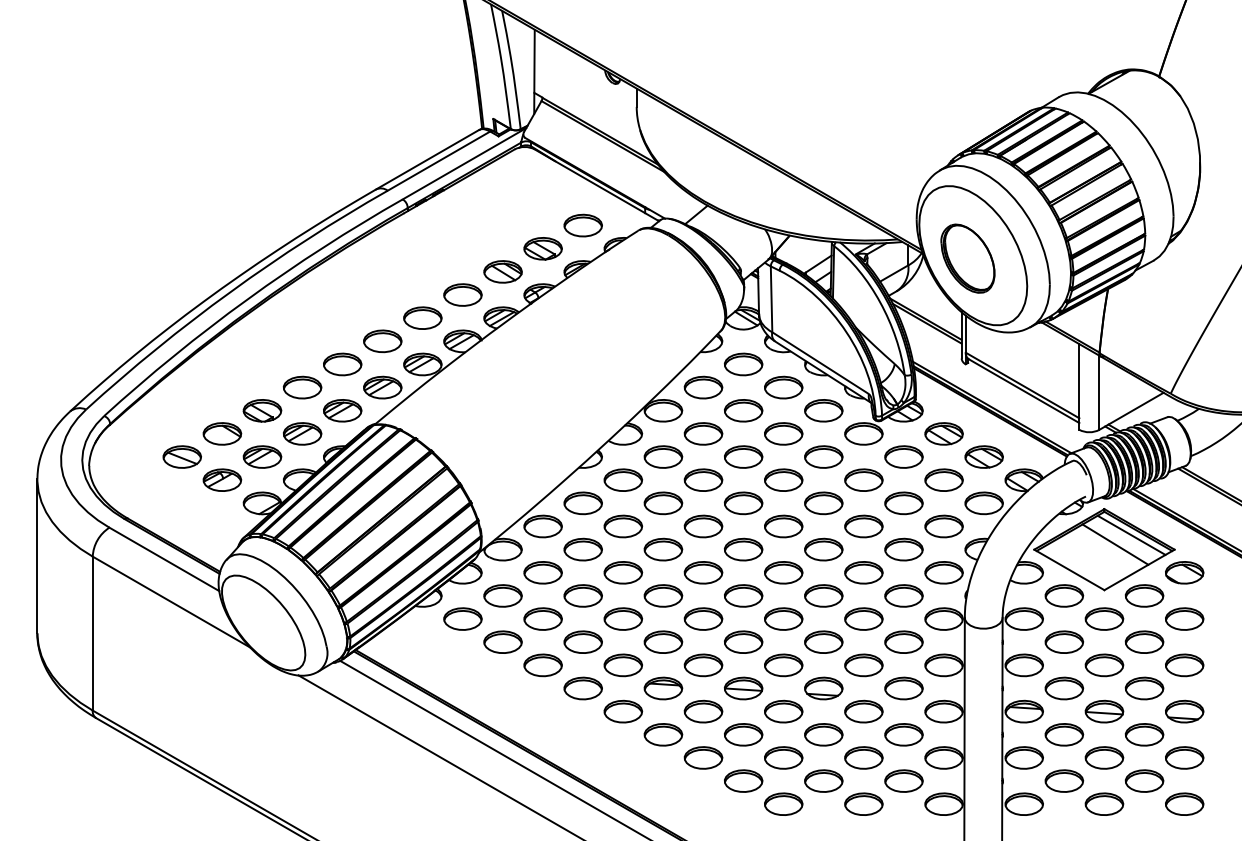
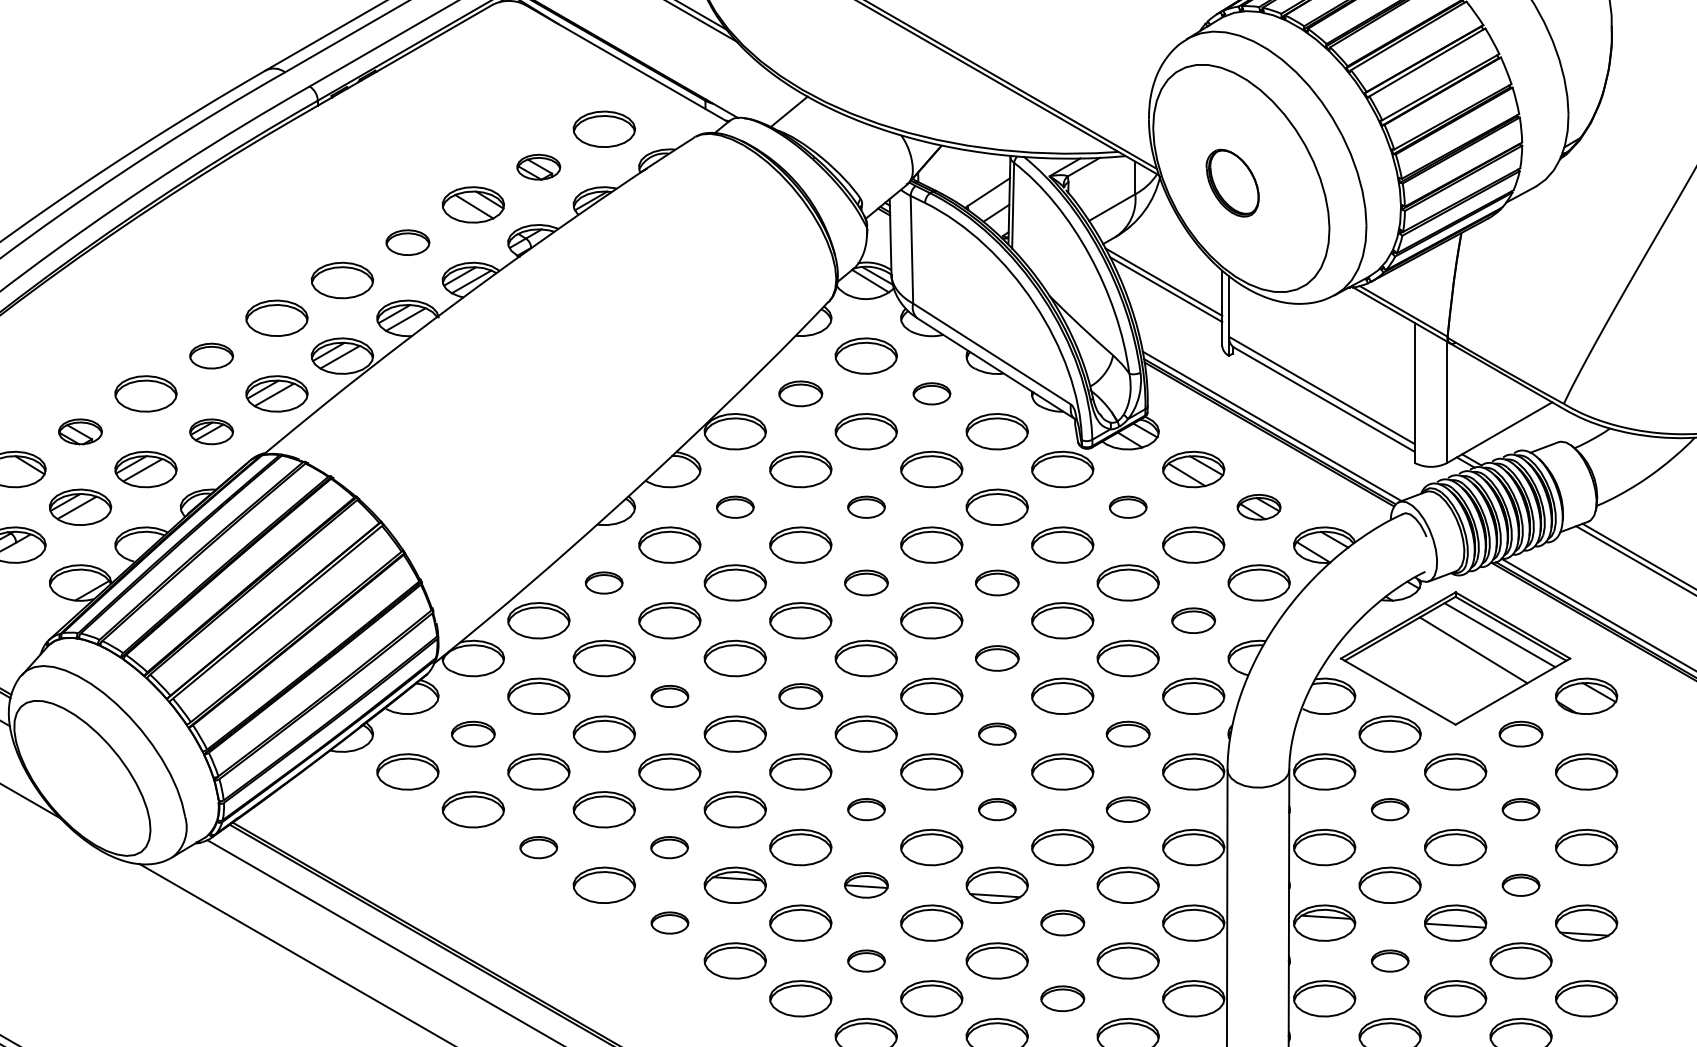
part: (542, 248) -> (537, 166), size x0.7
part: (967, 258) -> (1231, 183), size x0.6
part: (462, 294) -> (407, 241), size x0.7
part: (342, 364) -> (211, 356), size x0.7
part: (703, 387) -> (800, 393), size x0.7
part: (783, 387) -> (931, 393), size x0.6
part: (262, 410) -> (80, 431), size x0.7
part: (342, 410) -> (211, 431), size x0.7
part: (663, 456) -> (735, 506), size x0.6
part: (743, 456) -> (866, 506), size x0.6
part: (903, 456) -> (1127, 506), size x0.6
part: (983, 456) -> (1258, 506), size x0.7
part: (582, 503) -> (603, 583), size x0.6
part: (743, 503) -> (866, 583), size x0.7
part: (823, 503) -> (996, 583), size x0.7
part: (943, 526) -> (1192, 620), size x0.7
part: (823, 549) -> (996, 658), size x0.7
part: (623, 572) -> (670, 695), size x0.6
part: (703, 572) -> (800, 695), size x0.7
part: (502, 595) -> (472, 733), size x0.7
part: (823, 595) -> (996, 733), size x0.6
part: (903, 595) -> (1127, 733), size x0.7
part: (1144, 595) -> (1521, 733), size x0.7
part: (743, 641) -> (866, 808), size x0.6
part: (823, 641) -> (996, 808), size x0.6
part: (903, 641) -> (1127, 808), size x0.7
part: (1064, 641) -> (1390, 808), size x0.6
part: (1144, 641) -> (1521, 808), size x0.6
part: (542, 665) -> (537, 847), size x0.6
part: (622, 665) -> (668, 847), size x0.6
part: (743, 688) -> (866, 885), size x0.7
part: (1144, 688) -> (1521, 885), size x0.6
part: (623, 711) -> (670, 922), size x0.6
part: (863, 711) -> (1062, 922), size x0.7
part: (743, 734) -> (866, 960), size x0.6
part: (1064, 734) -> (1390, 960), size x0.6
part: (863, 757) -> (1062, 997), size x0.7

